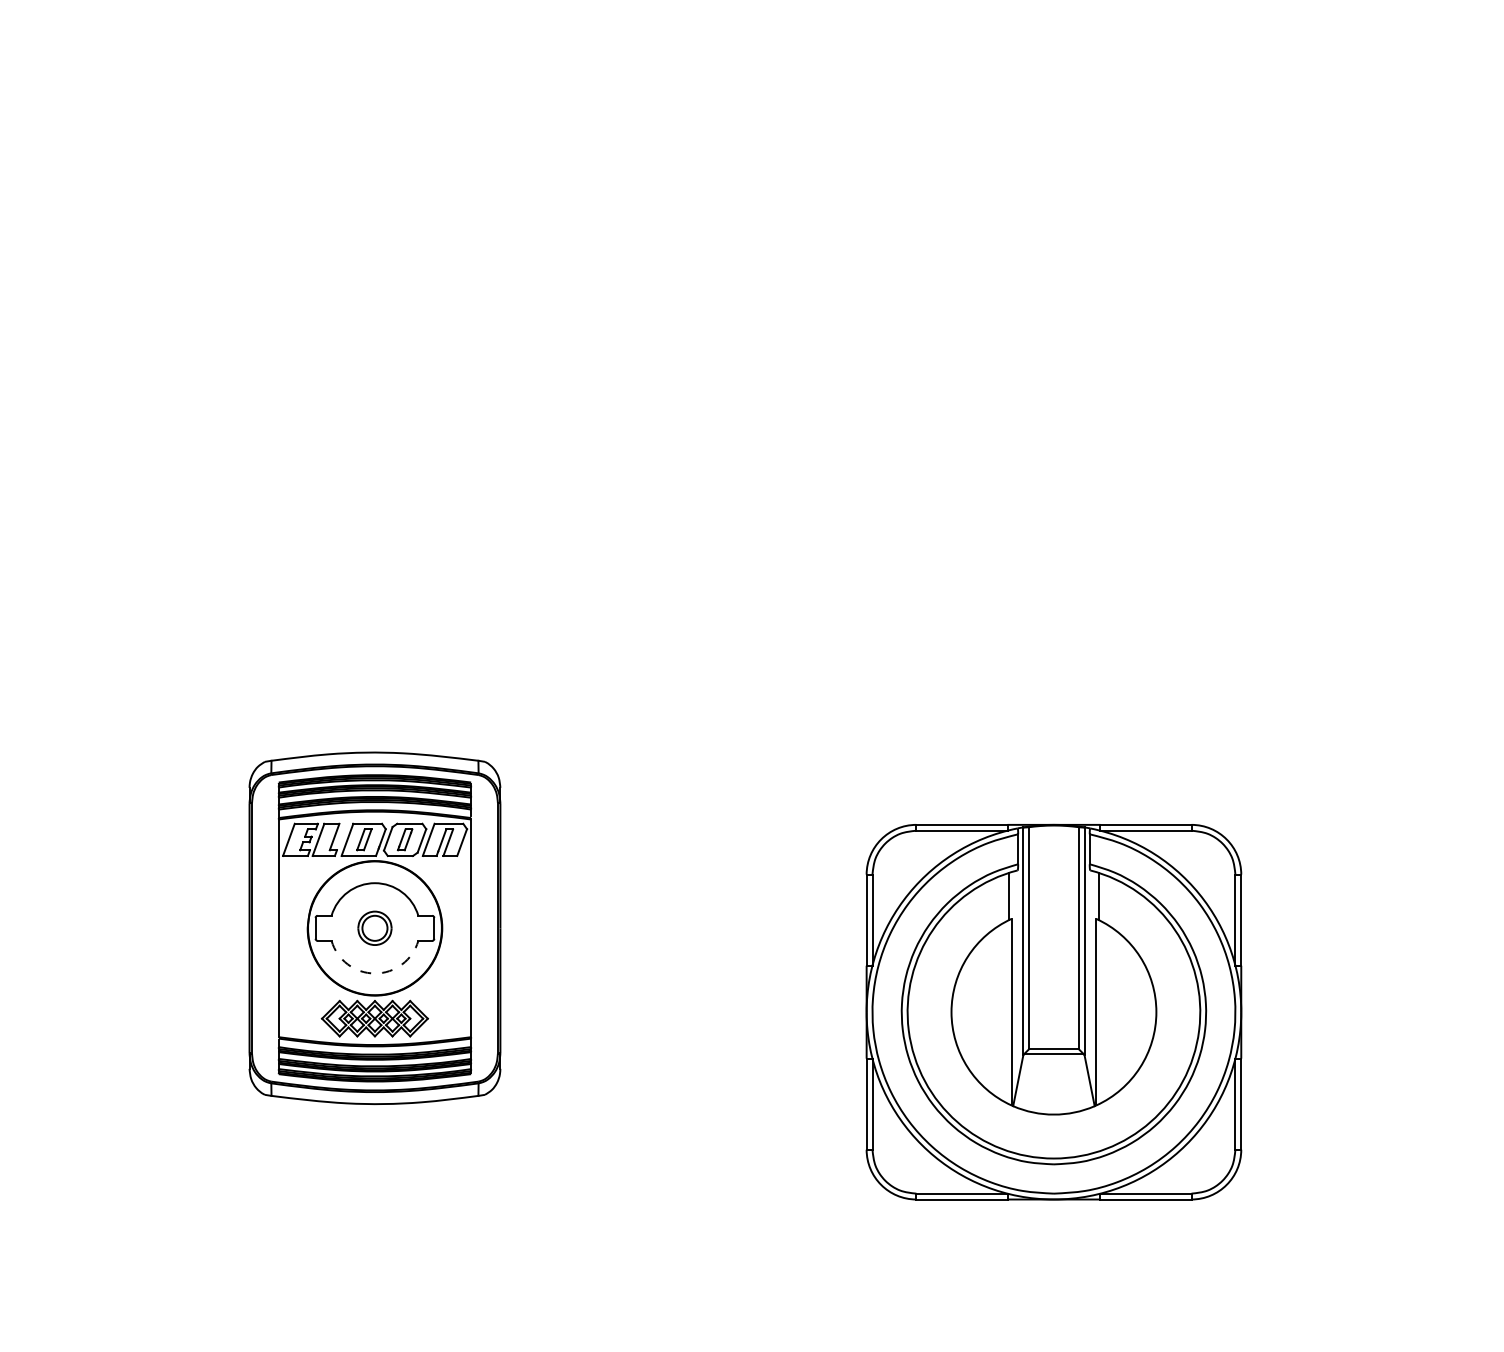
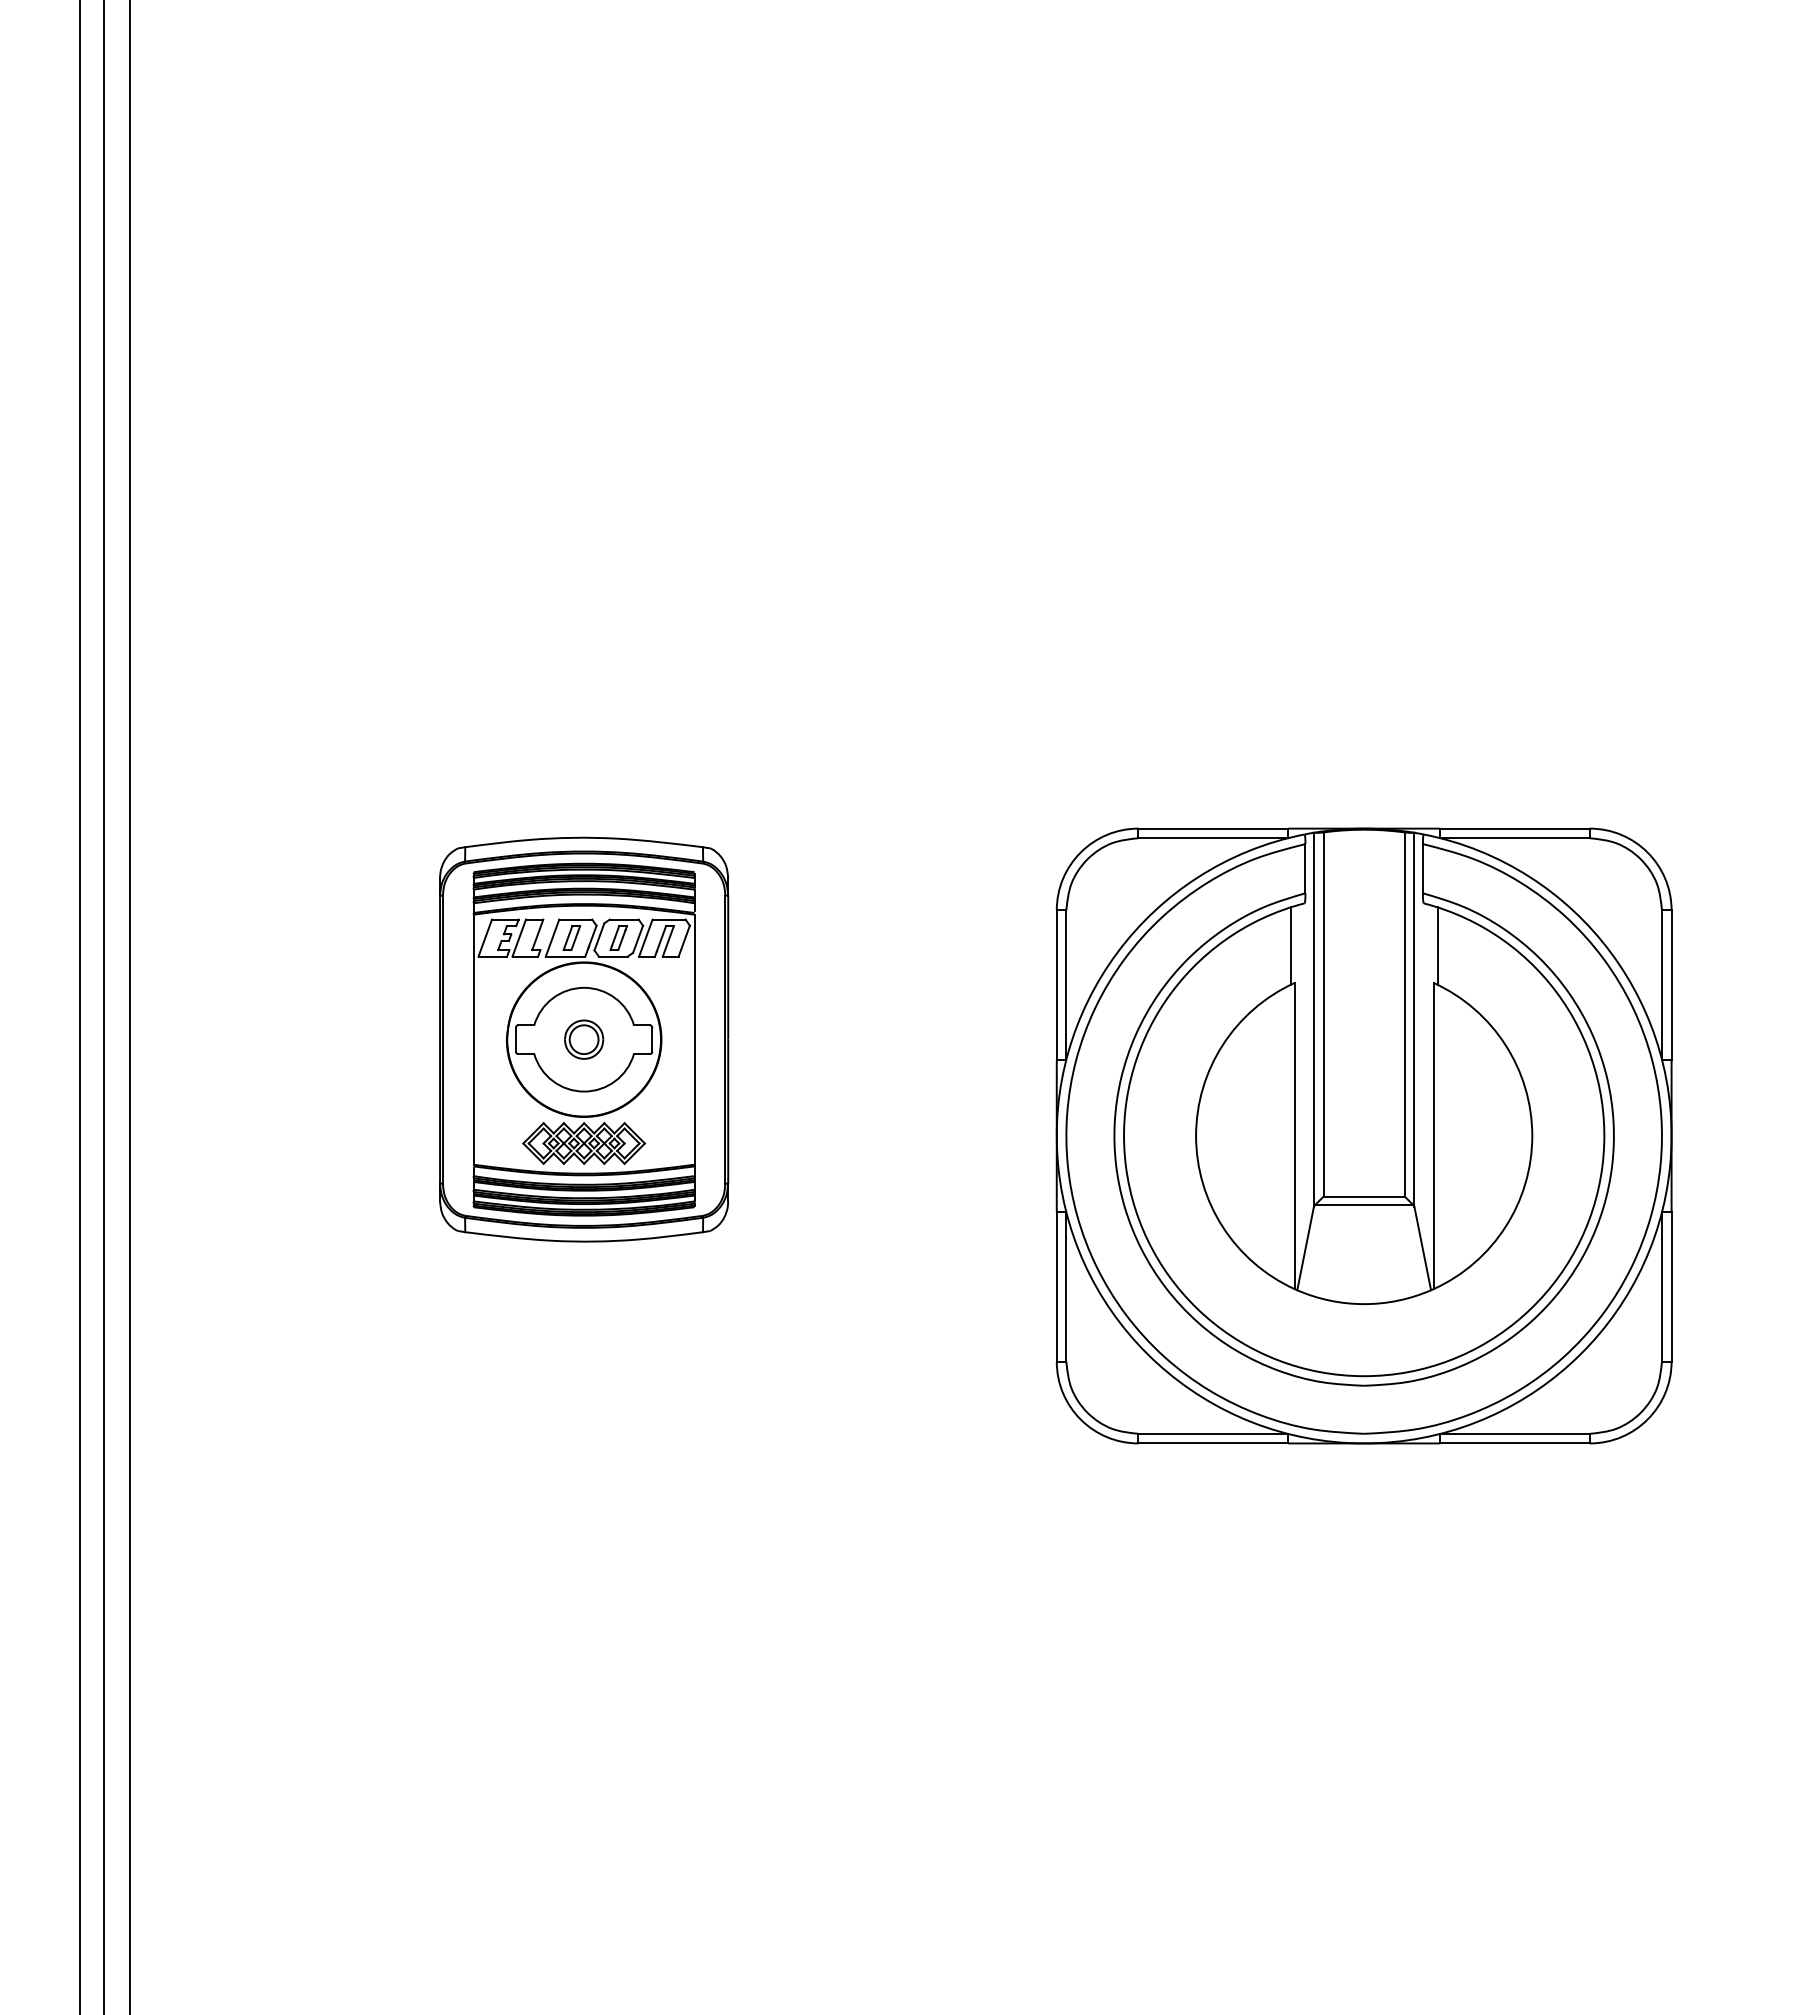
arc: (375, 973) -> (584, 1091), dashed -> solid
part: (1053, 1011) -> (1363, 1135), size x1.43

